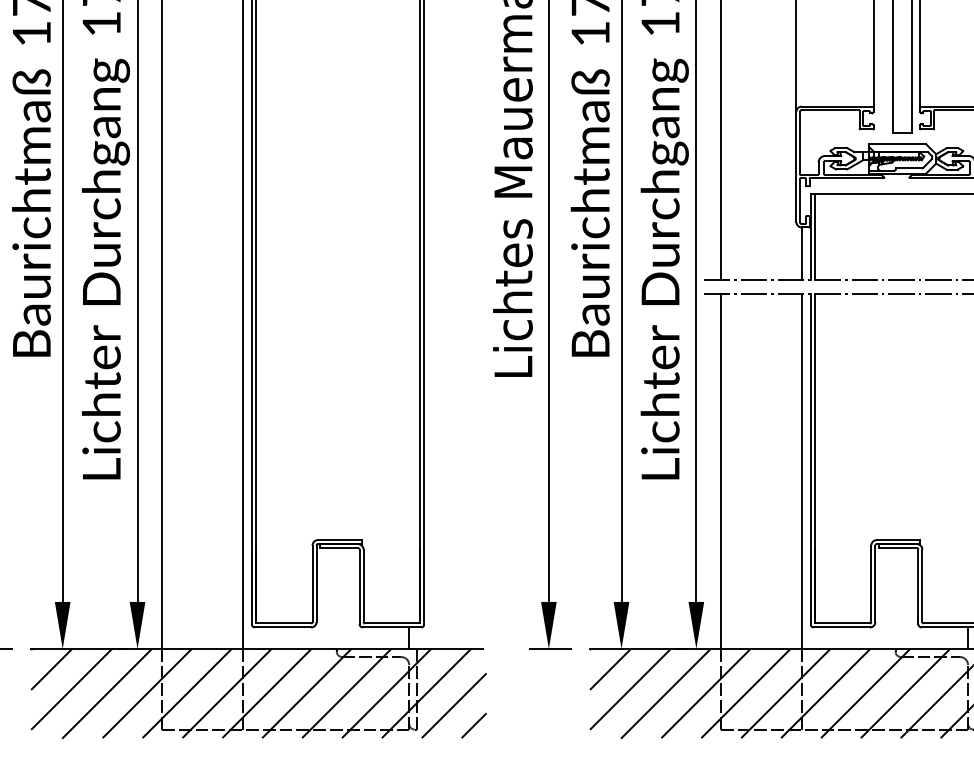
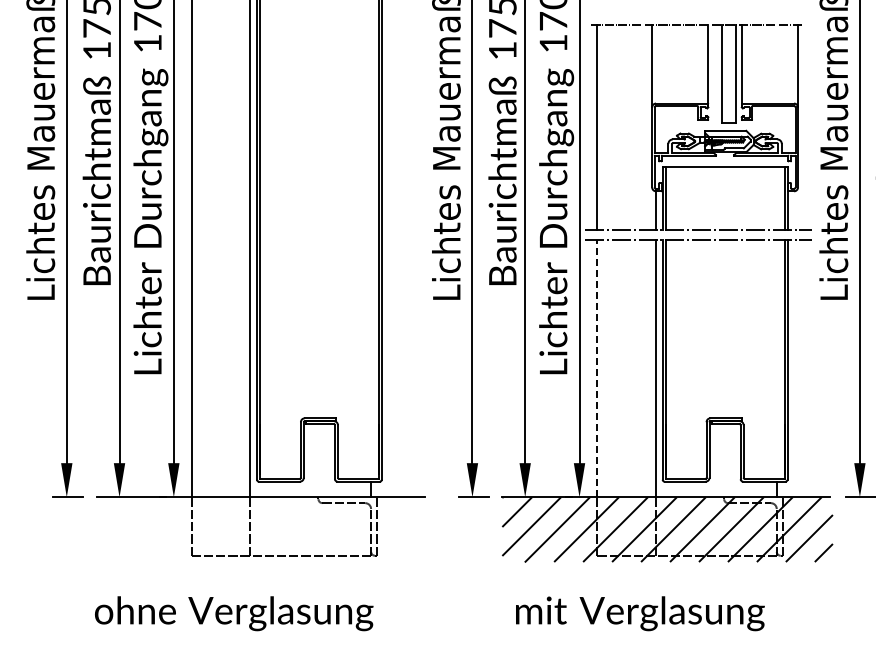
line: (721, 471) -> (597, 368), solid -> dashed
hatch: (258, 693) -> (261, 529), removed

